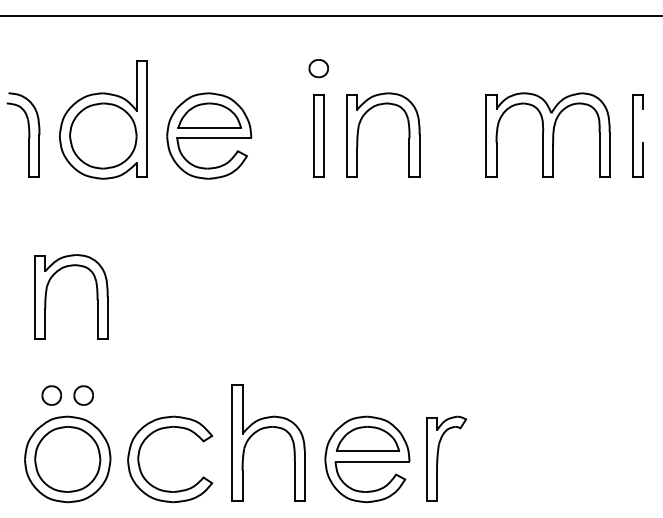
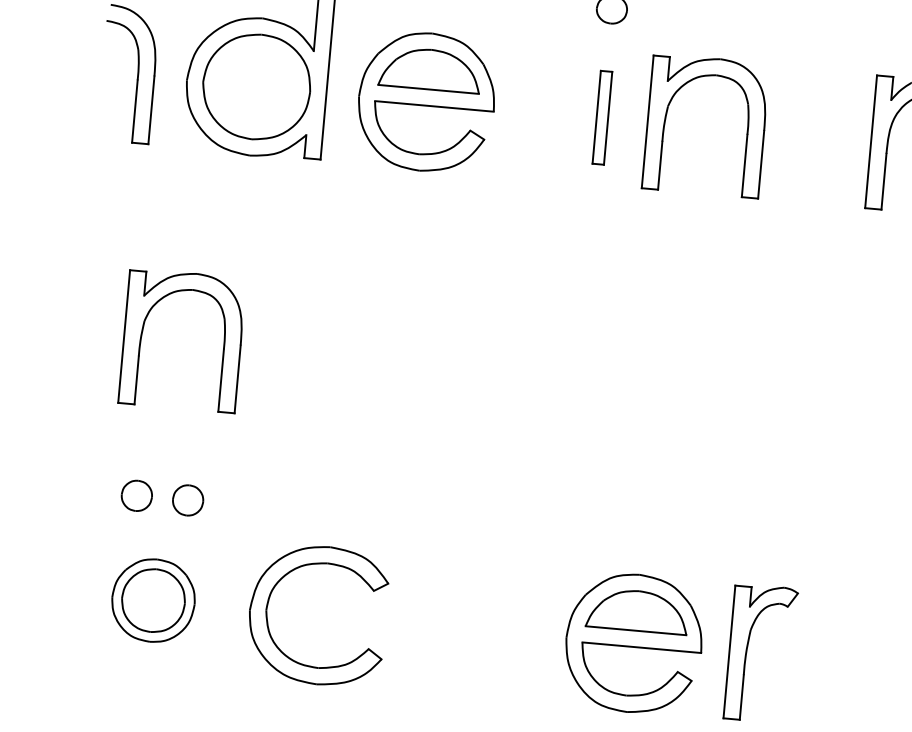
part: (318, 135) -> (601, 116), size x0.7
part: (263, 429) -> (471, 580), removed
part: (67, 459) -> (152, 600), size x0.6

